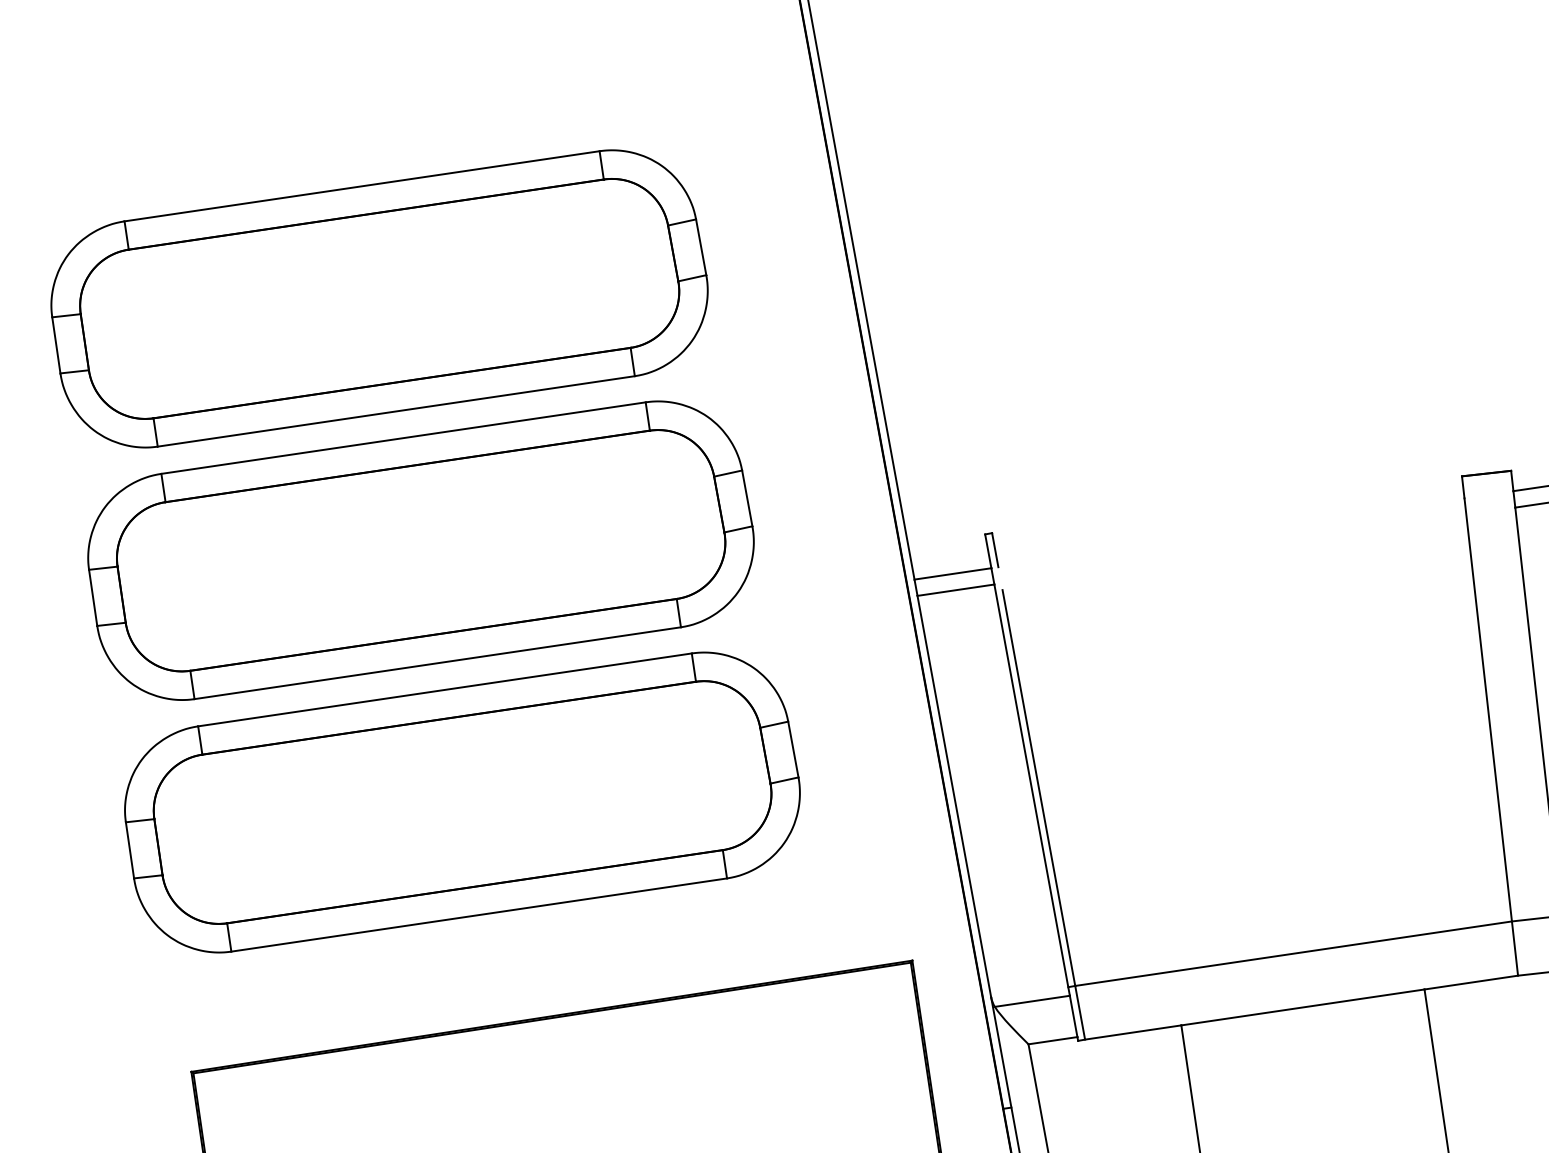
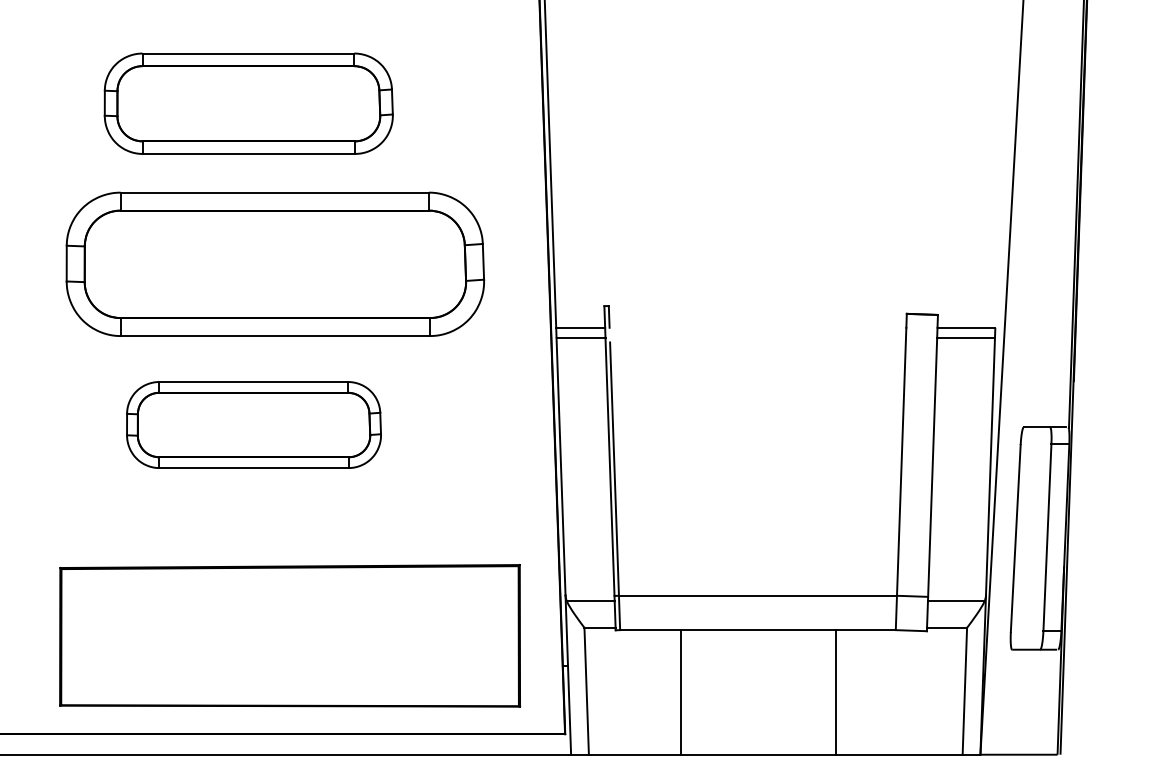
part: (379, 298) -> (248, 103), size x0.7
part: (421, 549) -> (275, 263), moved
part: (461, 801) -> (253, 424), size x0.6

